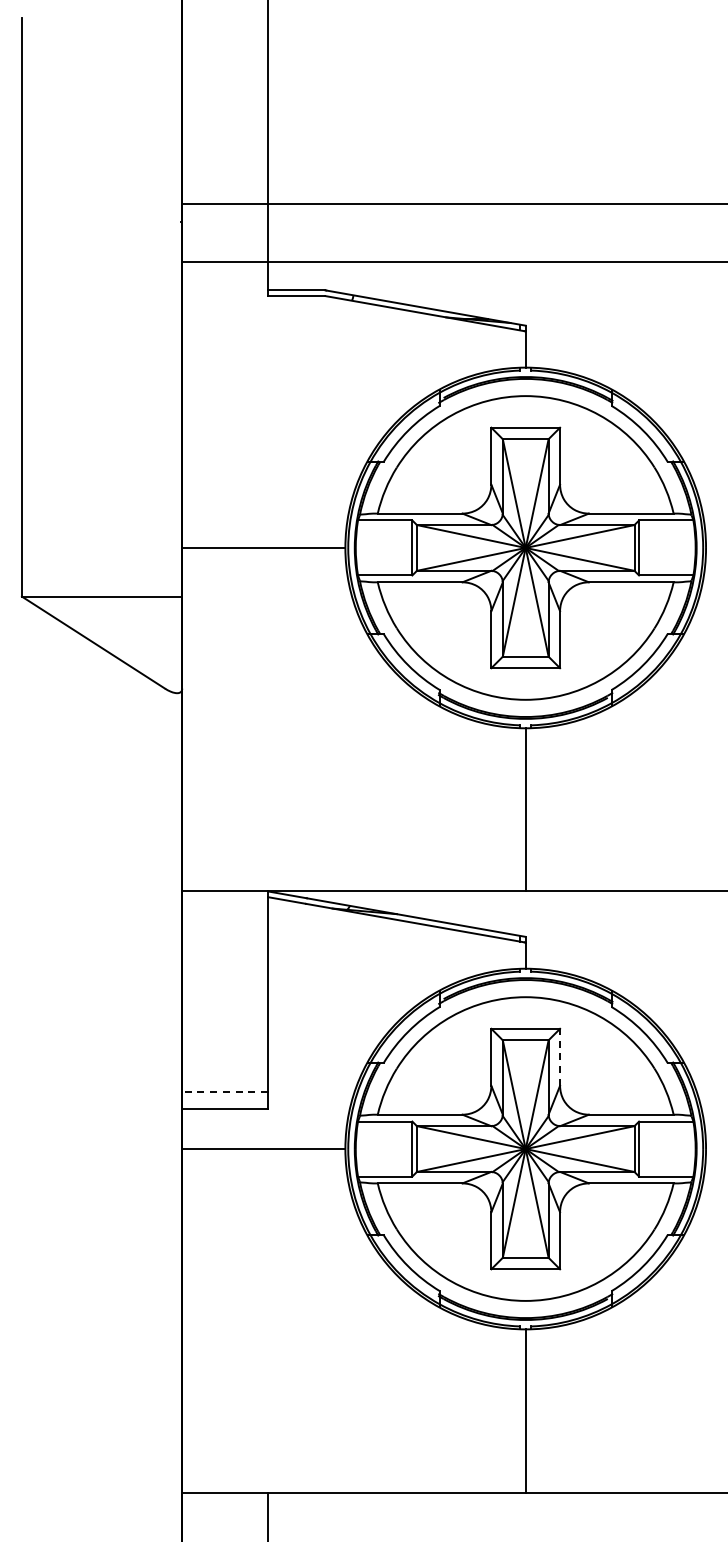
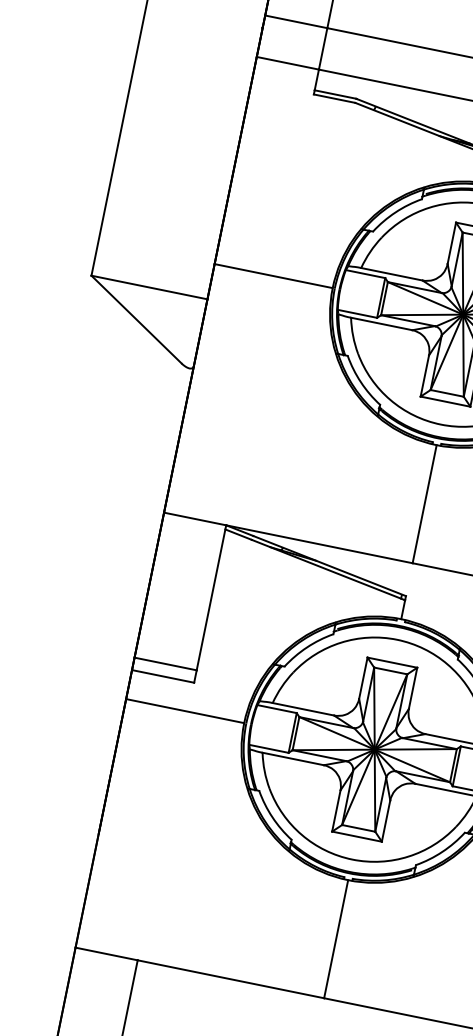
line: (560, 1056) -> (413, 687), dashed -> solid
line: (225, 1091) -> (165, 663), dashed -> solid

